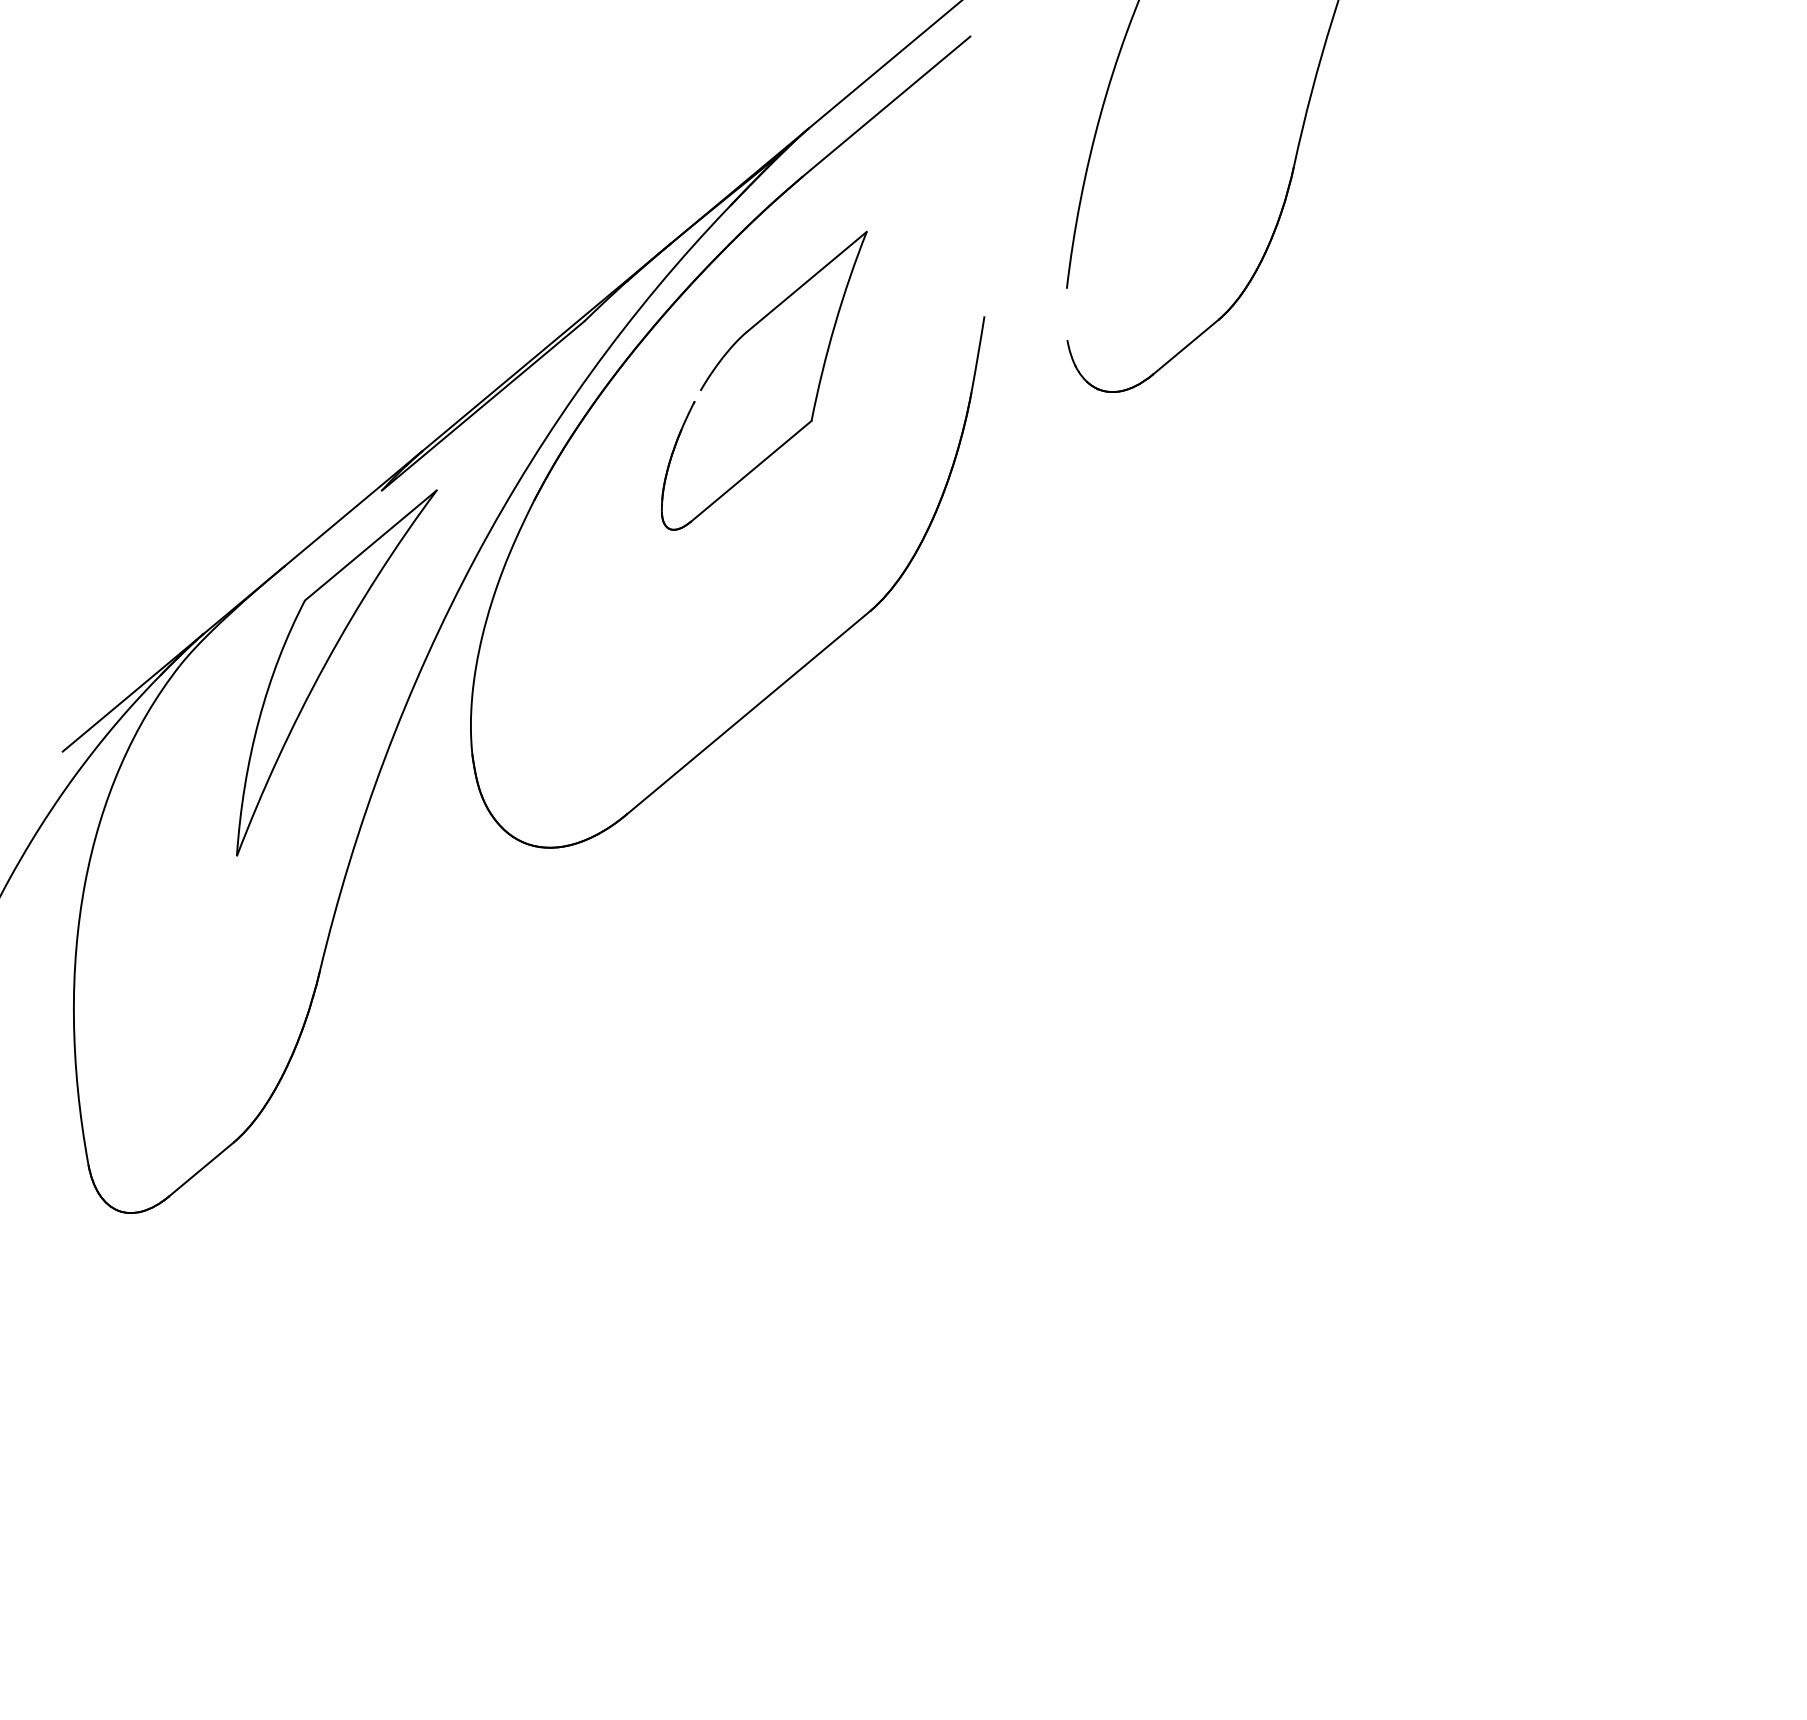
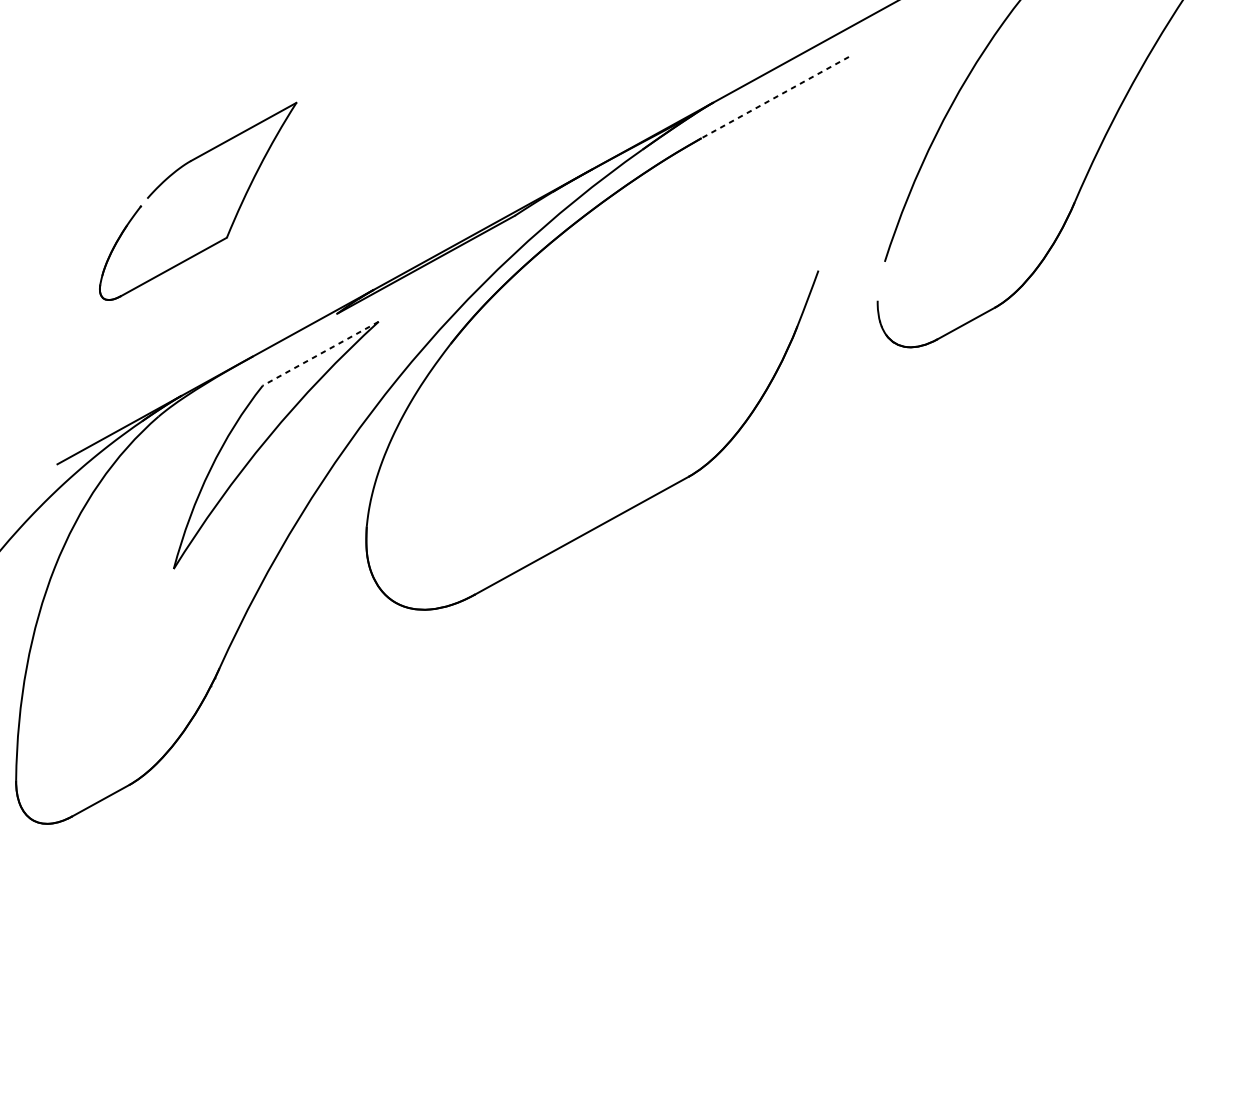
line: (886, 106) -> (775, 97), solid -> dashed
part: (730, 350) -> (175, 172), moved
line: (370, 545) -> (320, 353), solid -> dashed

